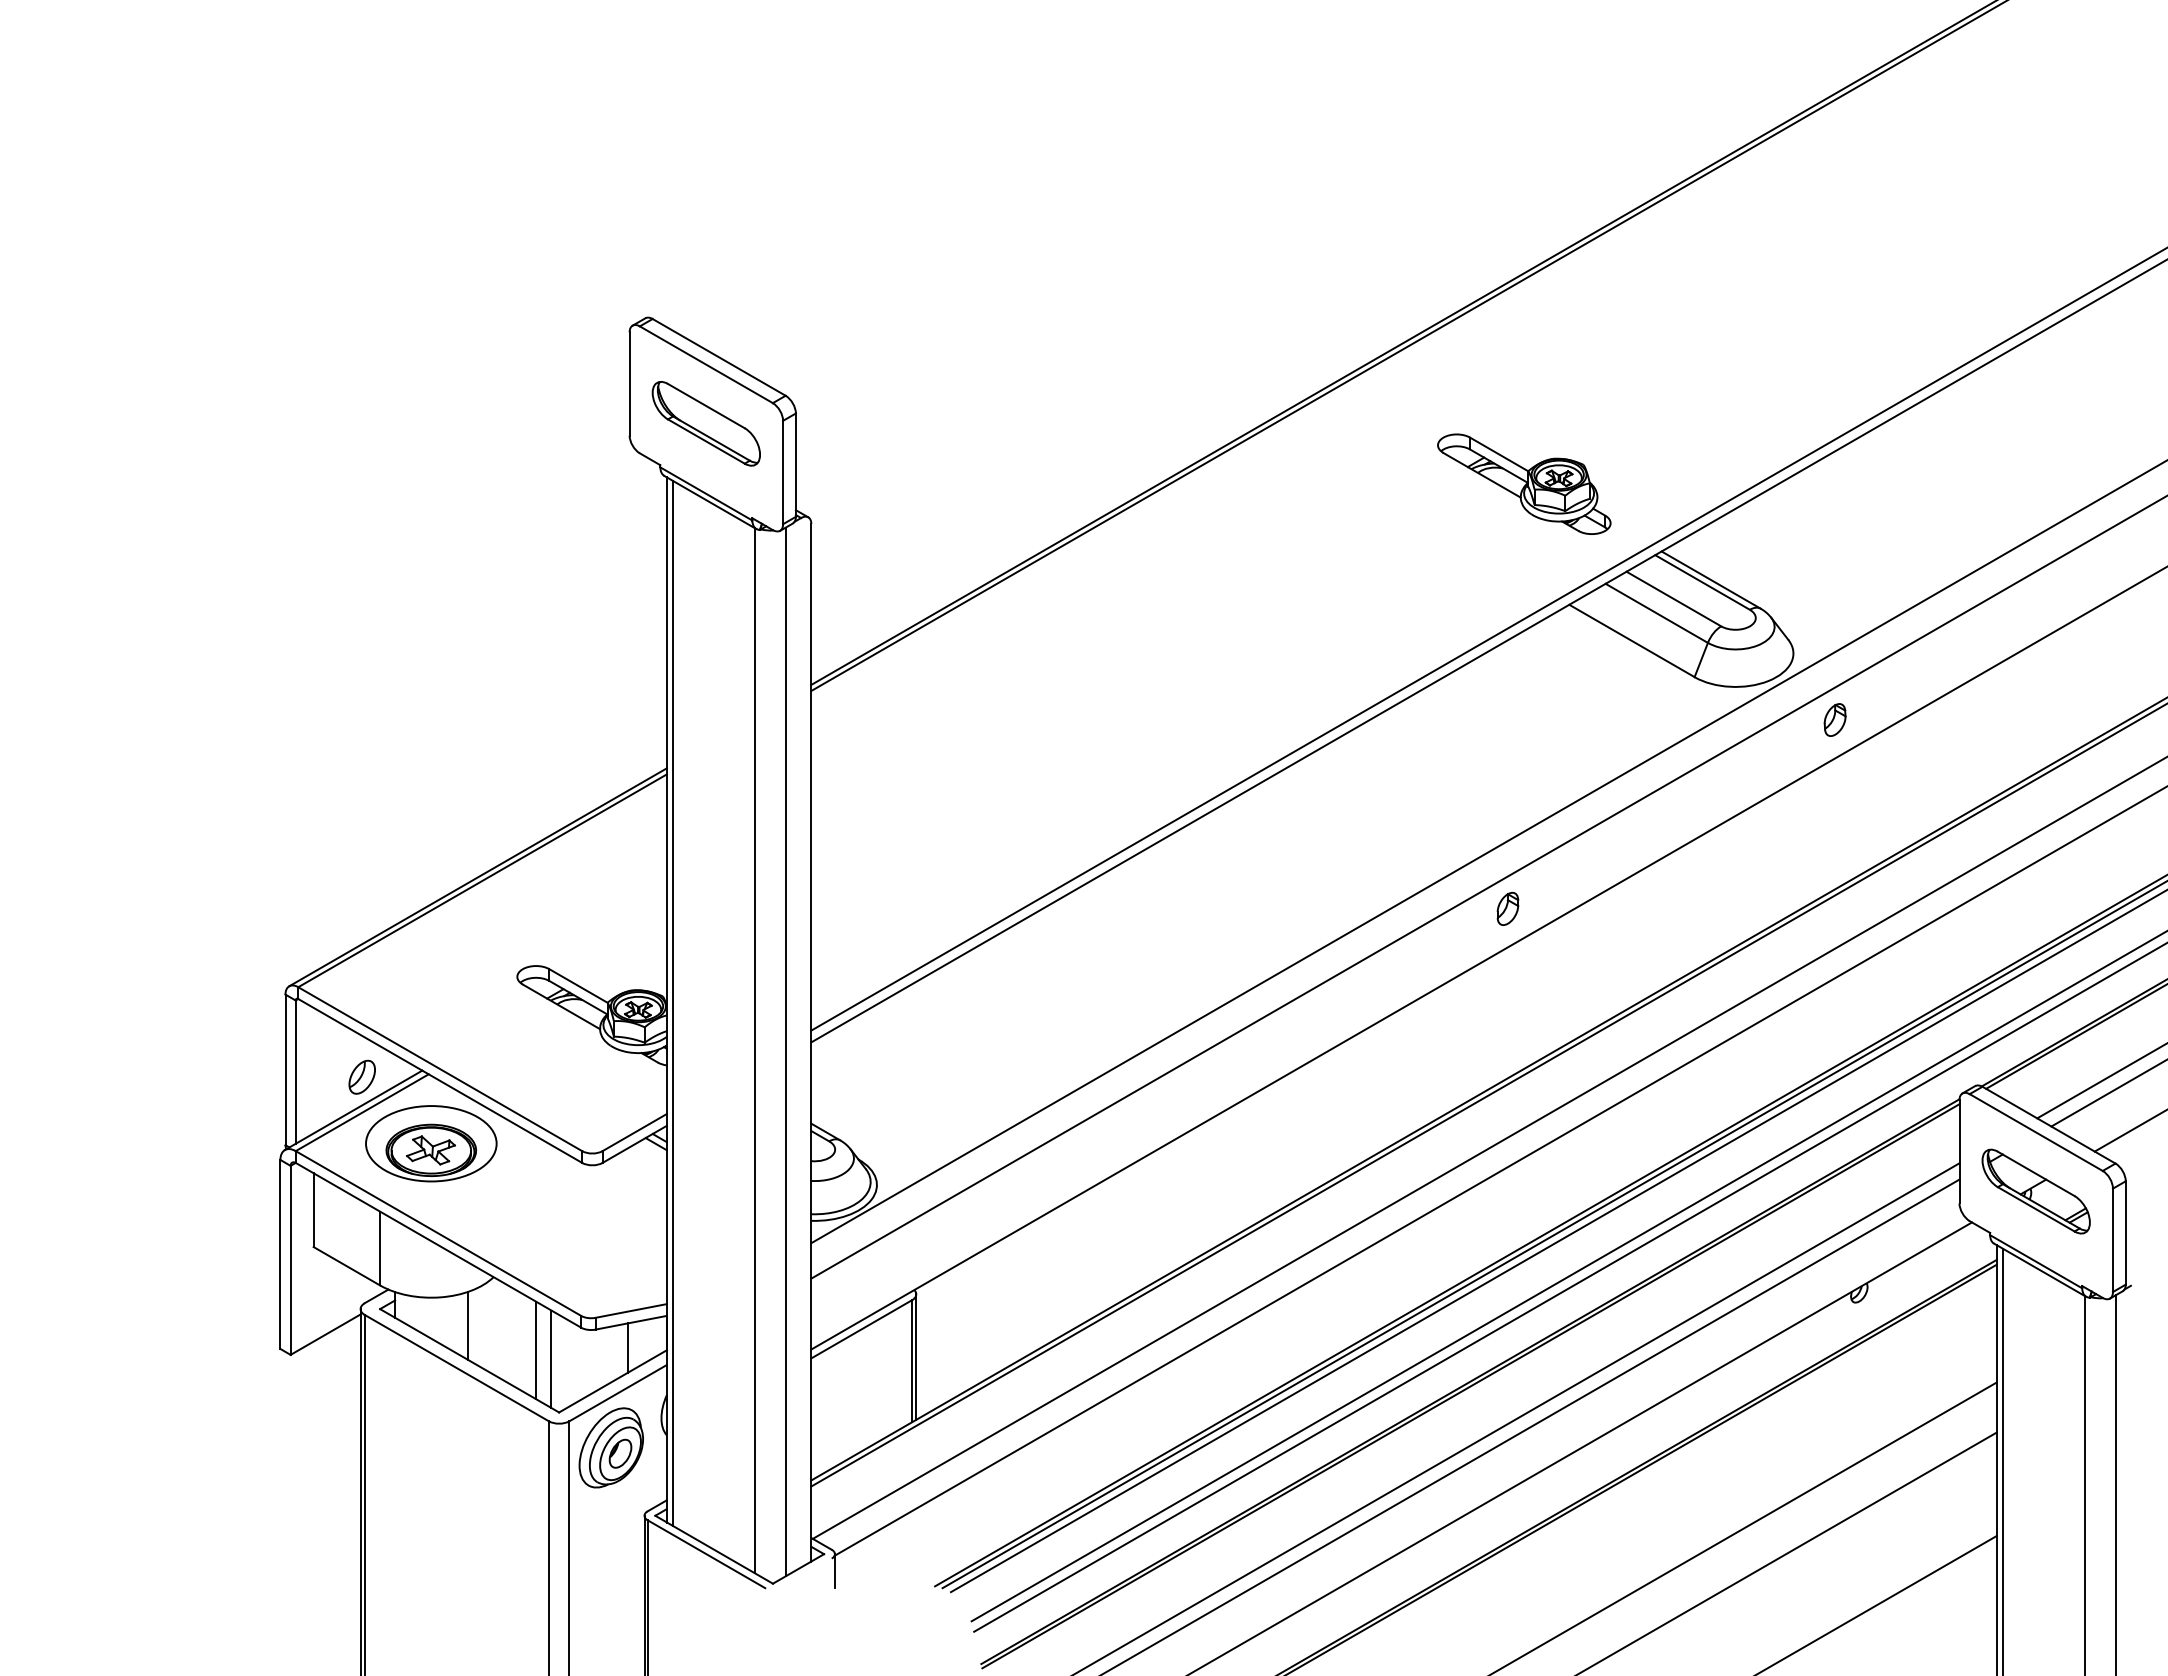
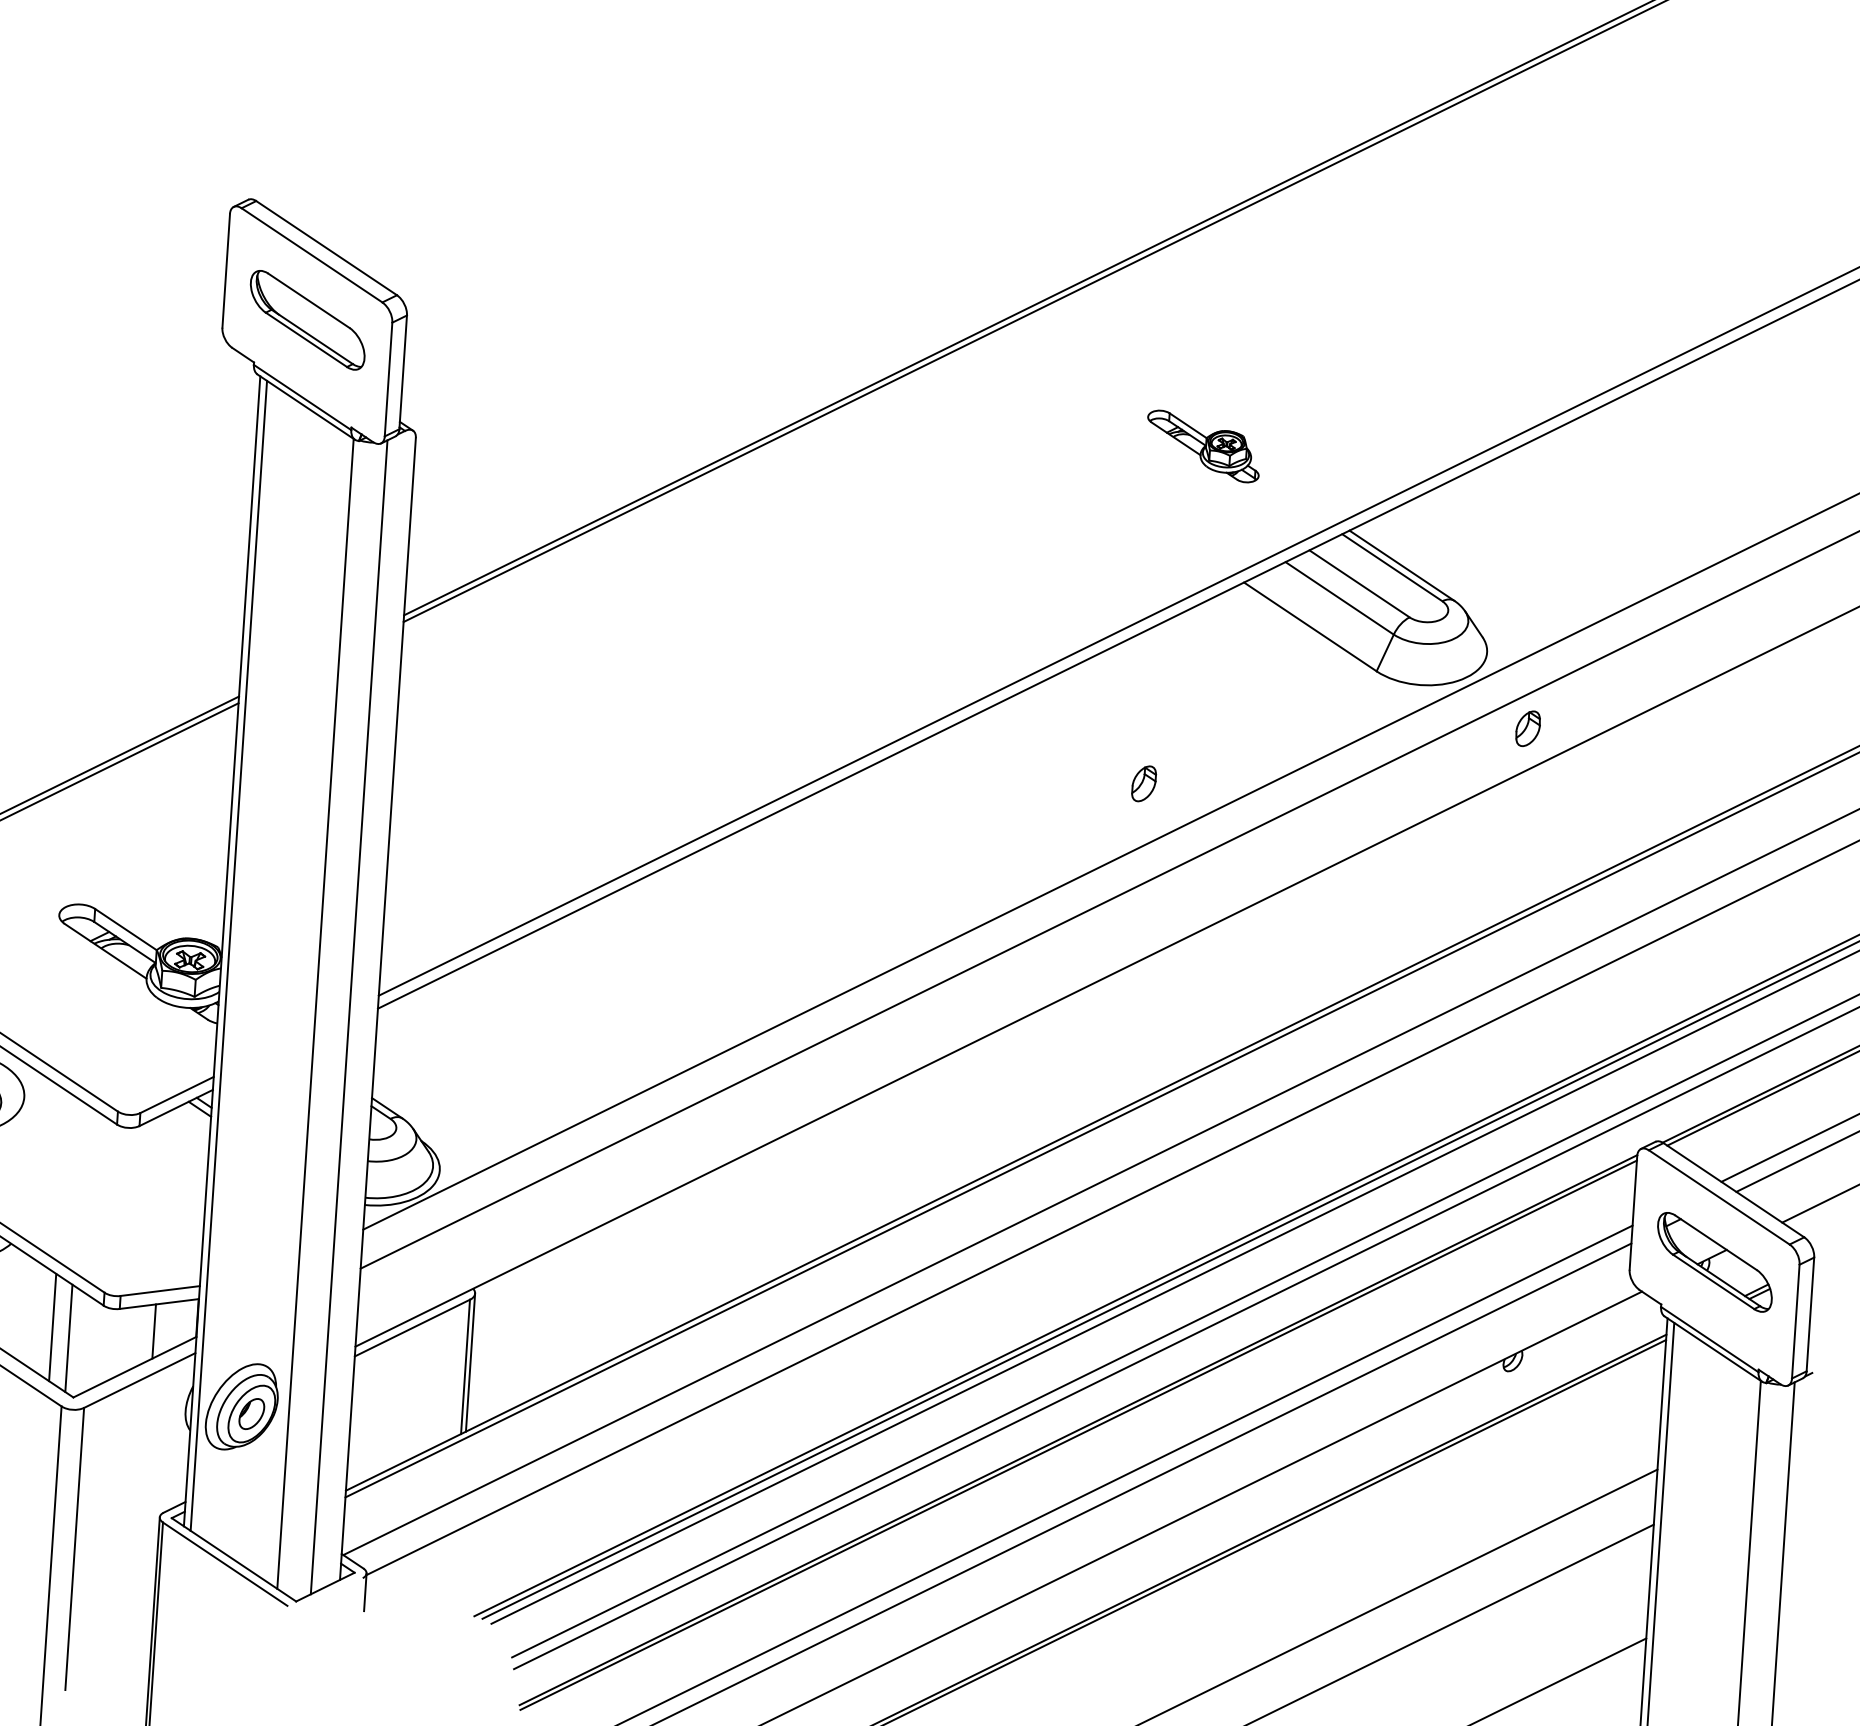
part: (1524, 483) -> (1203, 445), size x0.6
part: (1507, 908) -> (1143, 783), moved
part: (610, 1447) -> (241, 1406), moved

